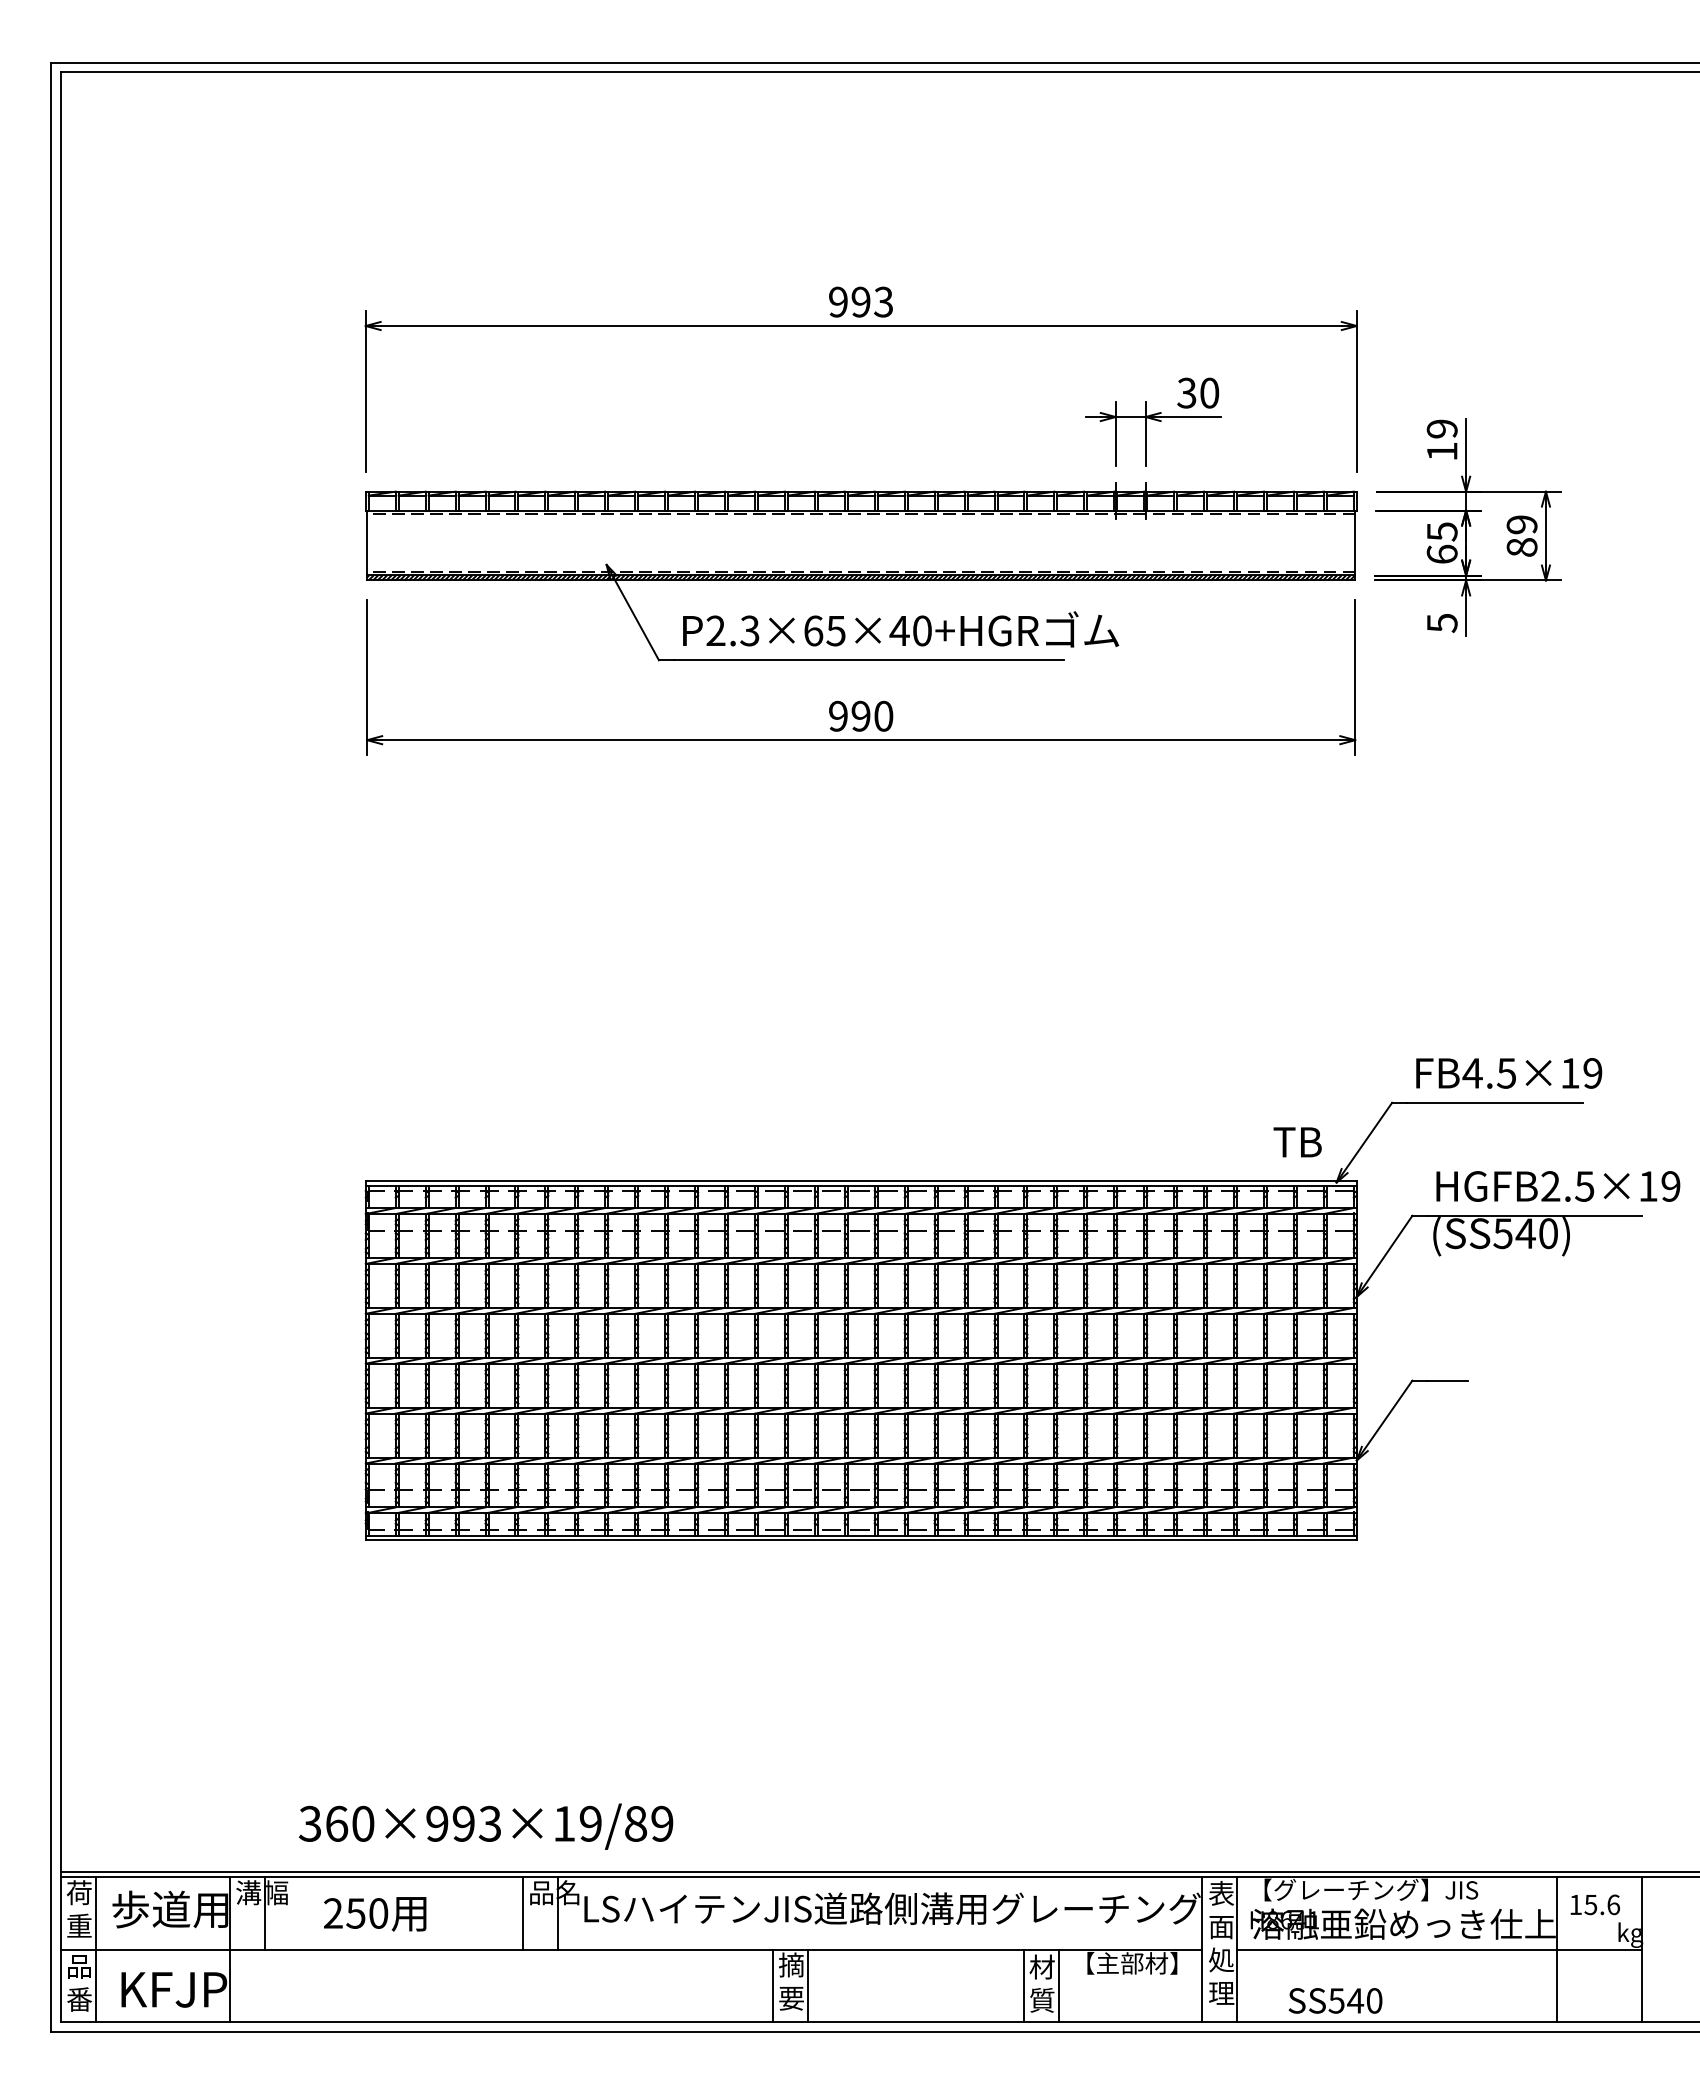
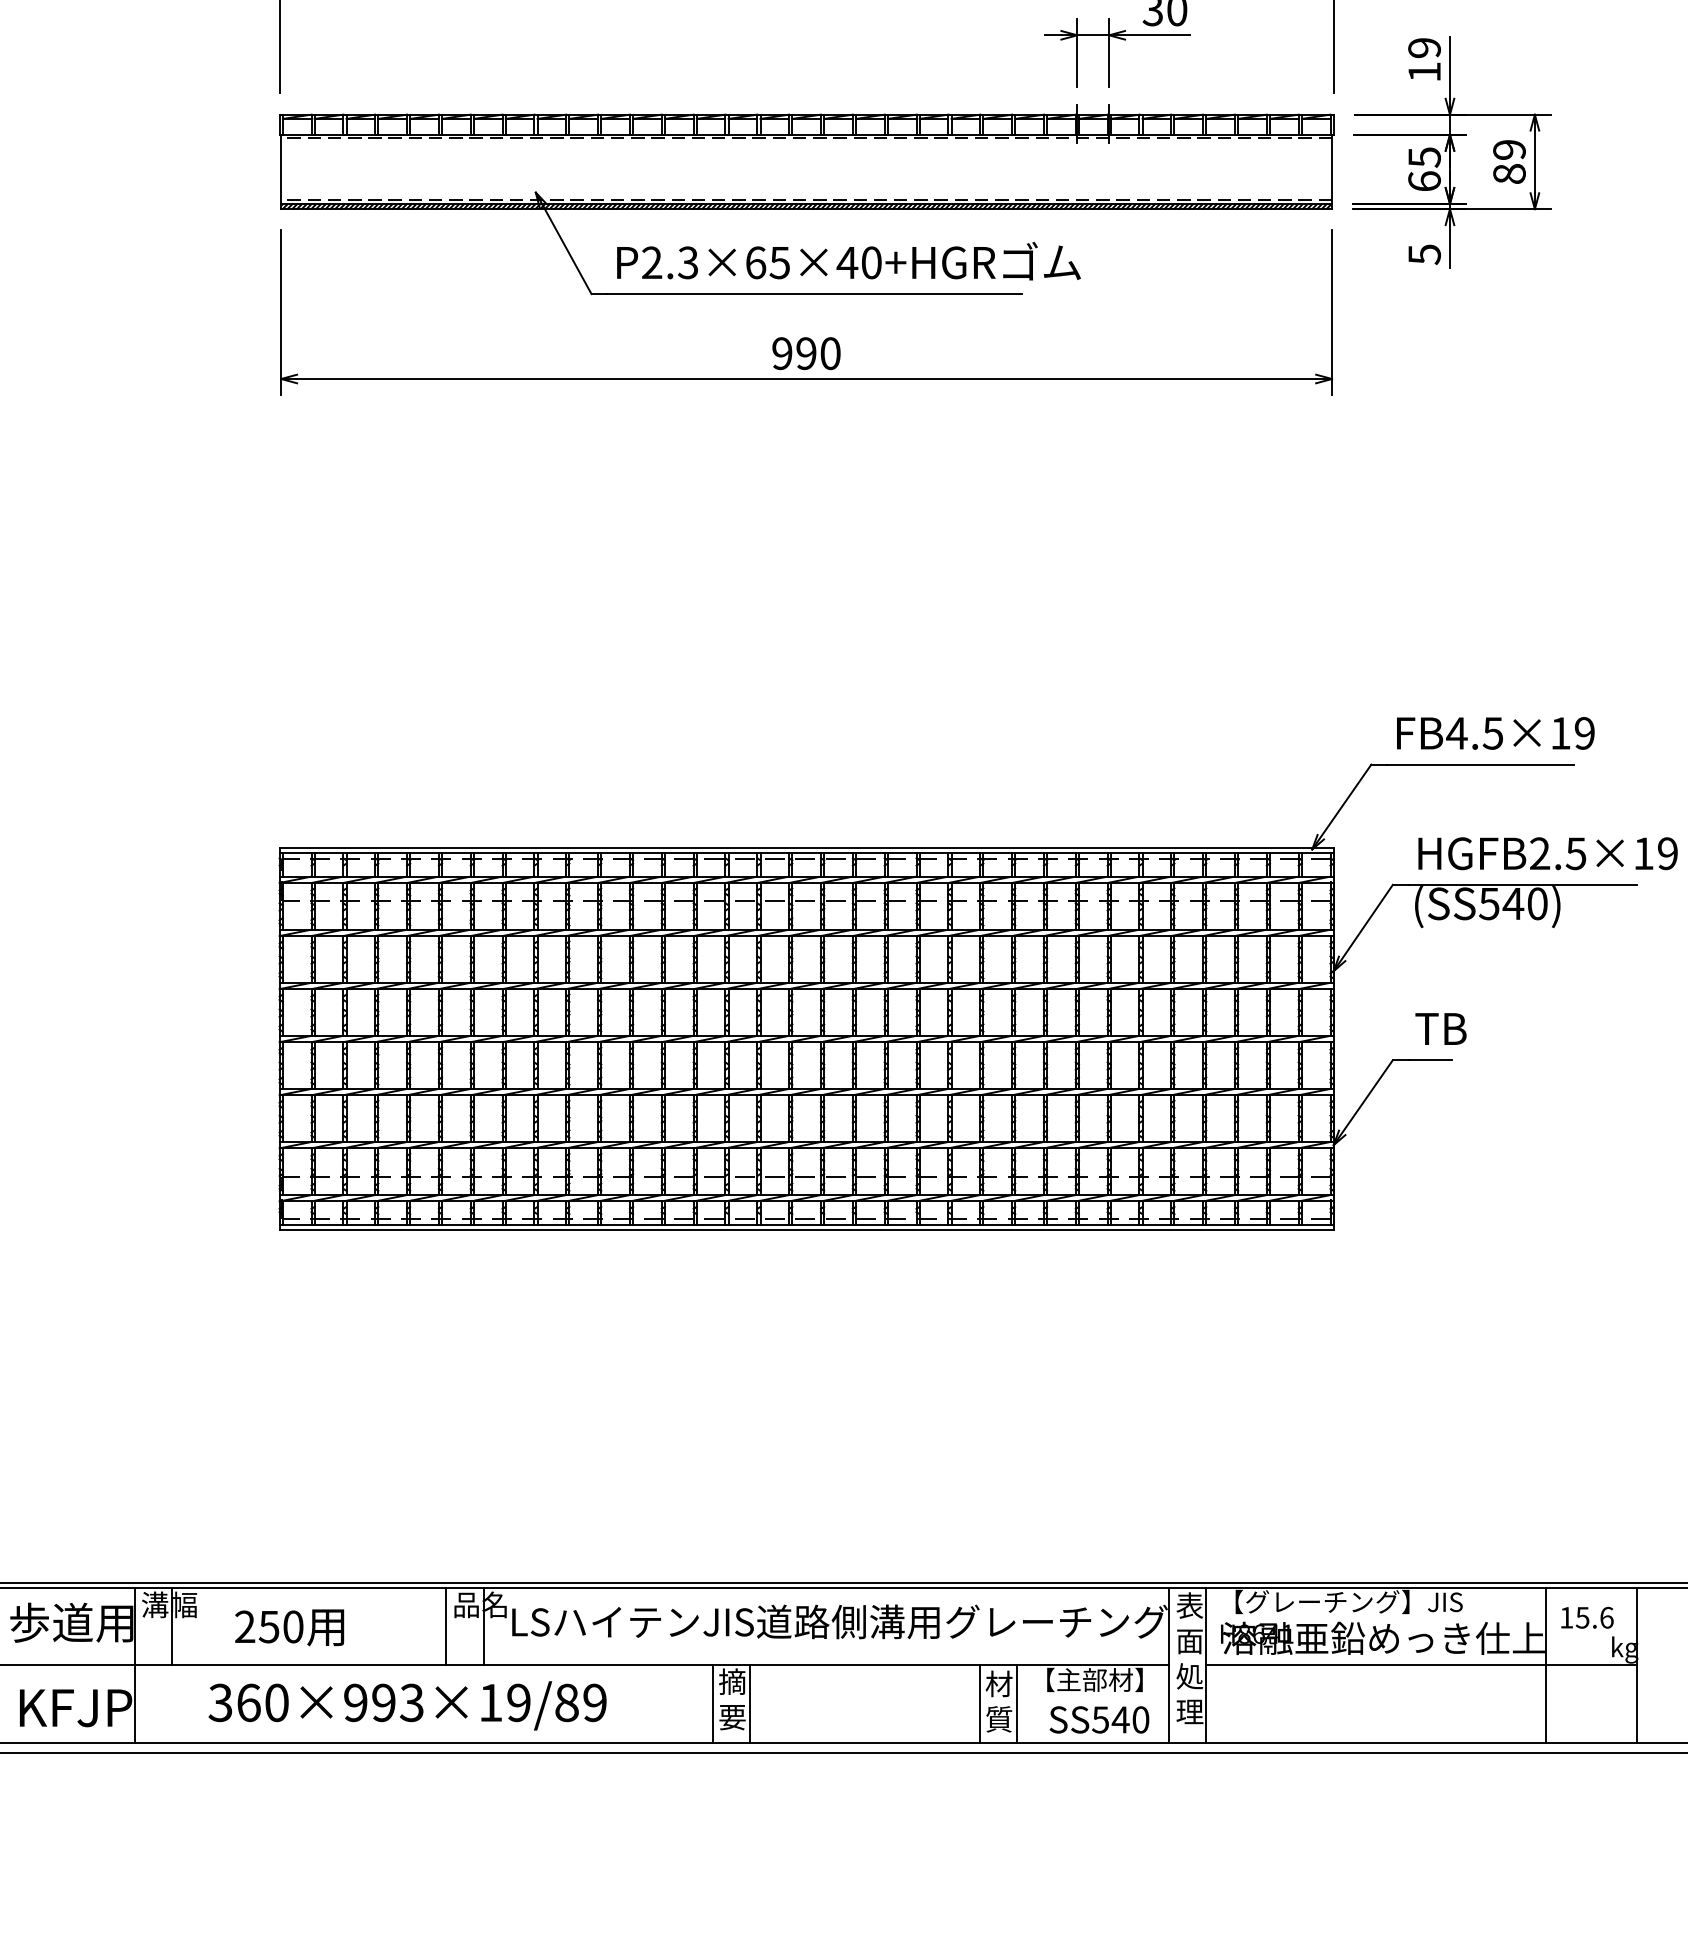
text: (1297, 1142) -> (1440, 1029), moved
text: (486, 1826) -> (408, 1705), moved
text: (1335, 2000) -> (1099, 1719), moved

